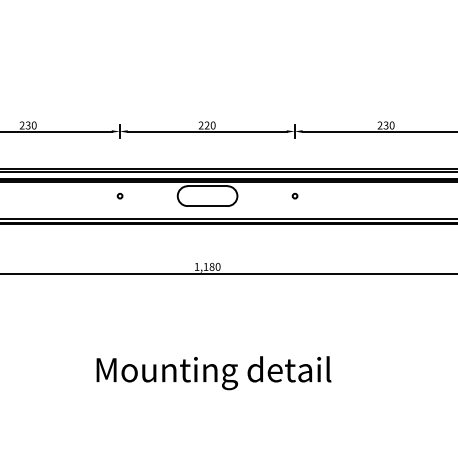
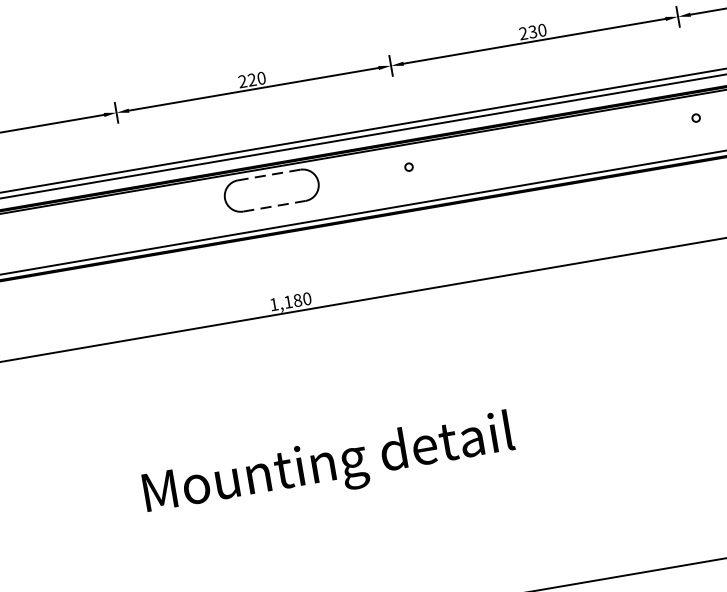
line: (207, 186) -> (269, 175), solid -> dashed
circle: (119, 195) -> (133, 213), removed
line: (207, 206) -> (274, 206), solid -> dashed

